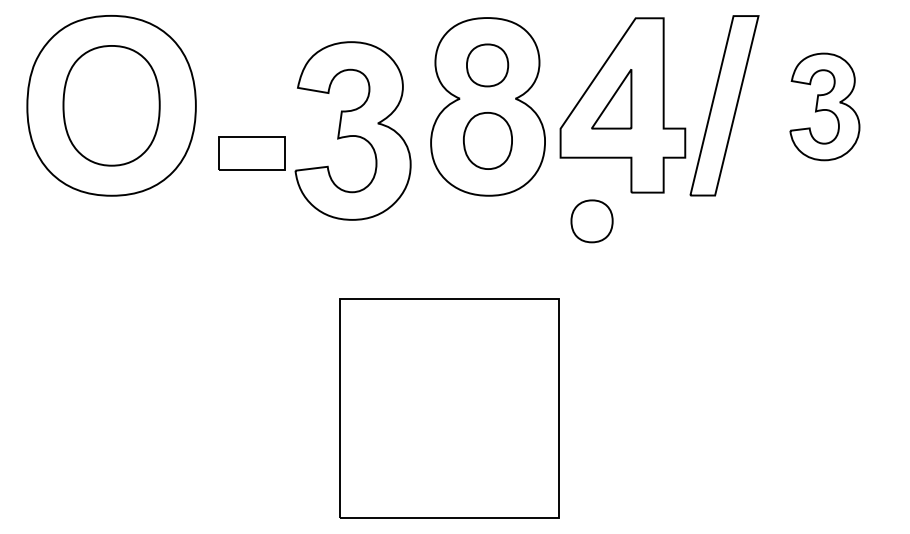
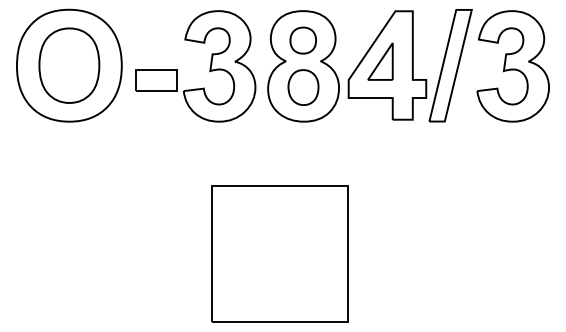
part: (823, 107) -> (512, 66), size x1.67
part: (336, 132) -> (209, 67), moved
part: (590, 221) -> (367, 137), removed

